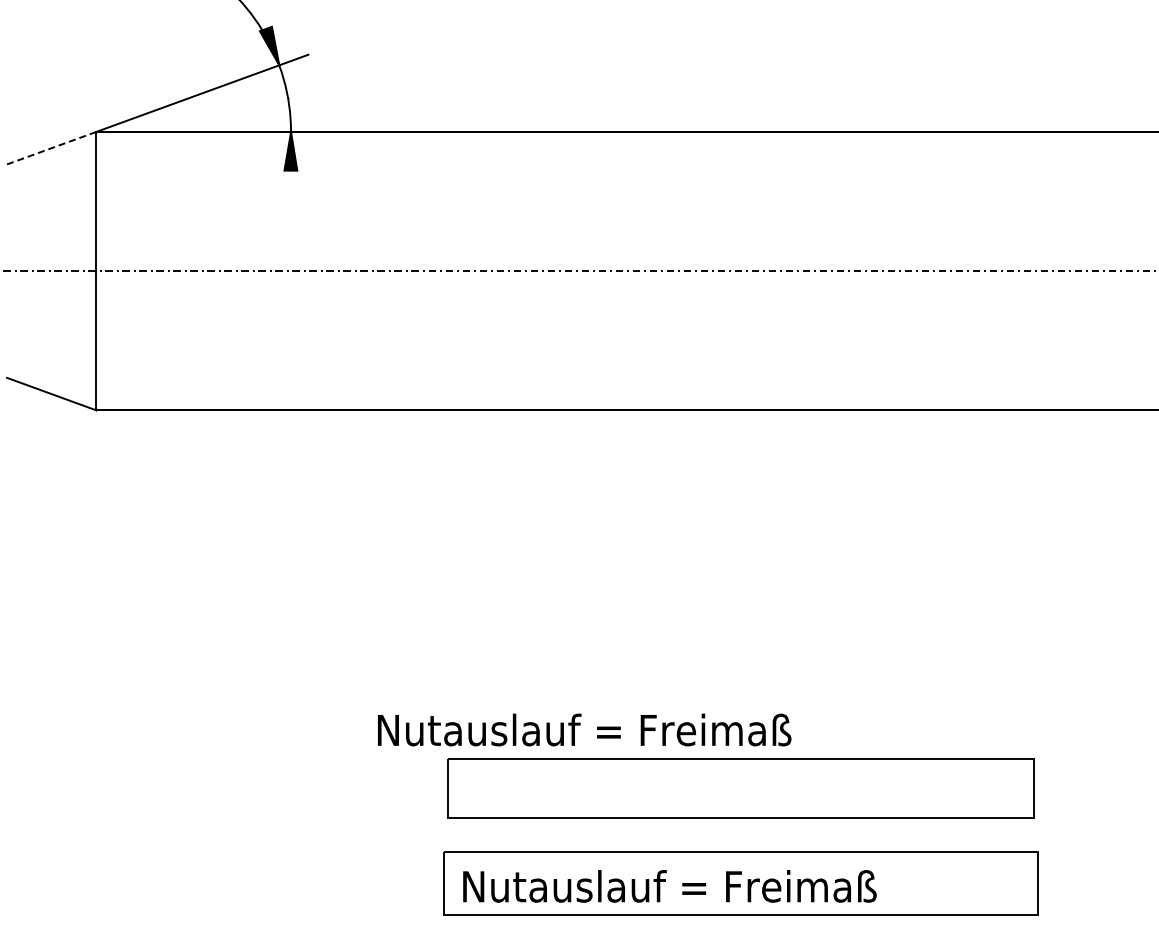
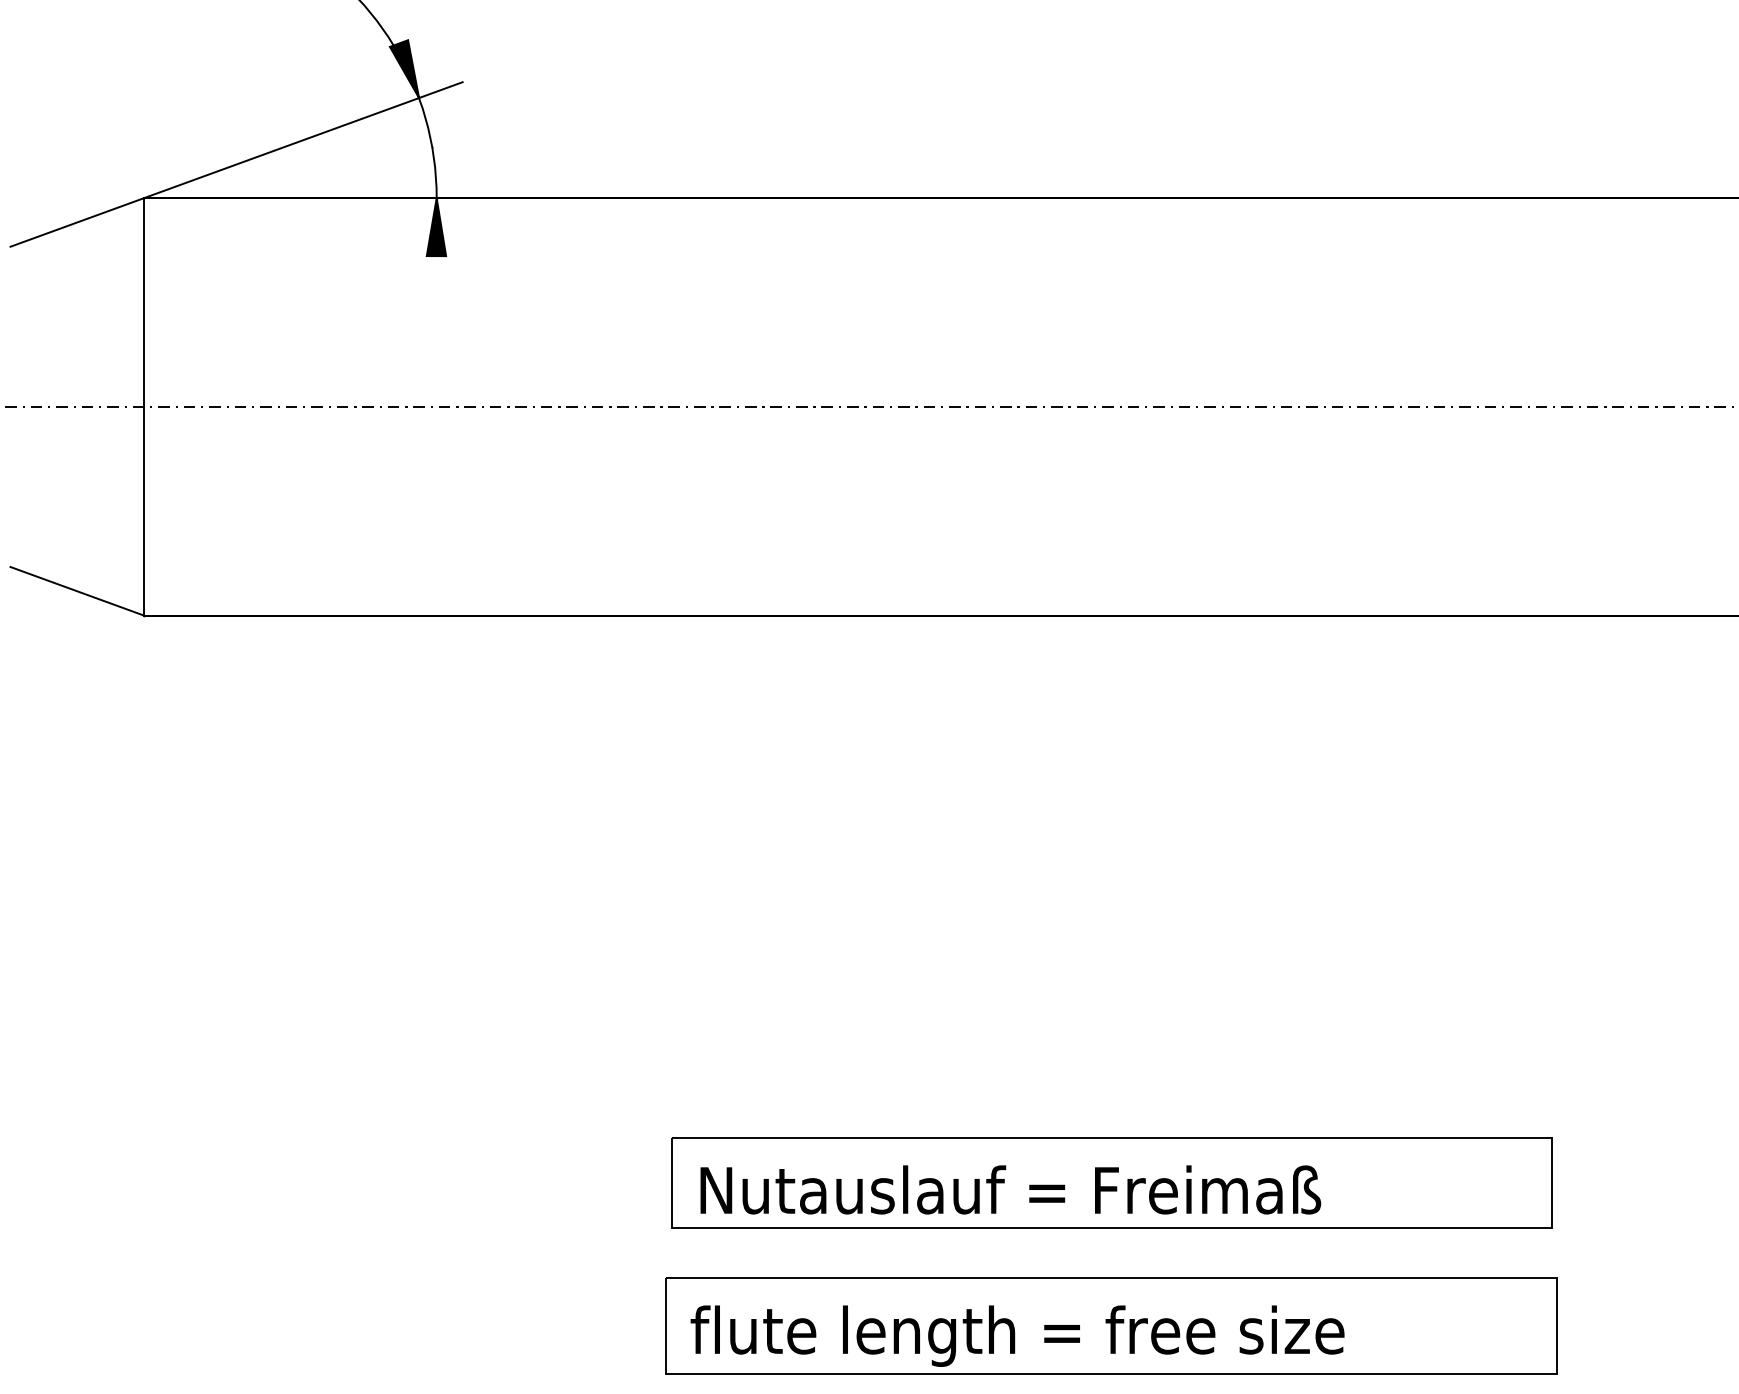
line: (52, 148) -> (78, 222), dashed -> solid
text: (584, 729) -> (1010, 1189), moved
text: (678, 890) -> (1018, 1336), Nutauslauf = Freimaß -> flute length = free size

